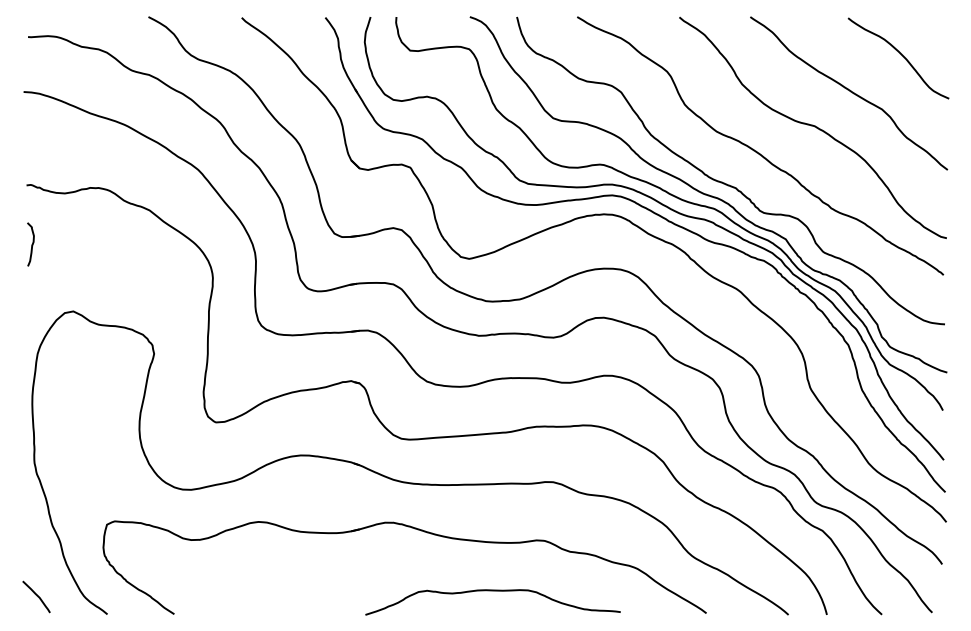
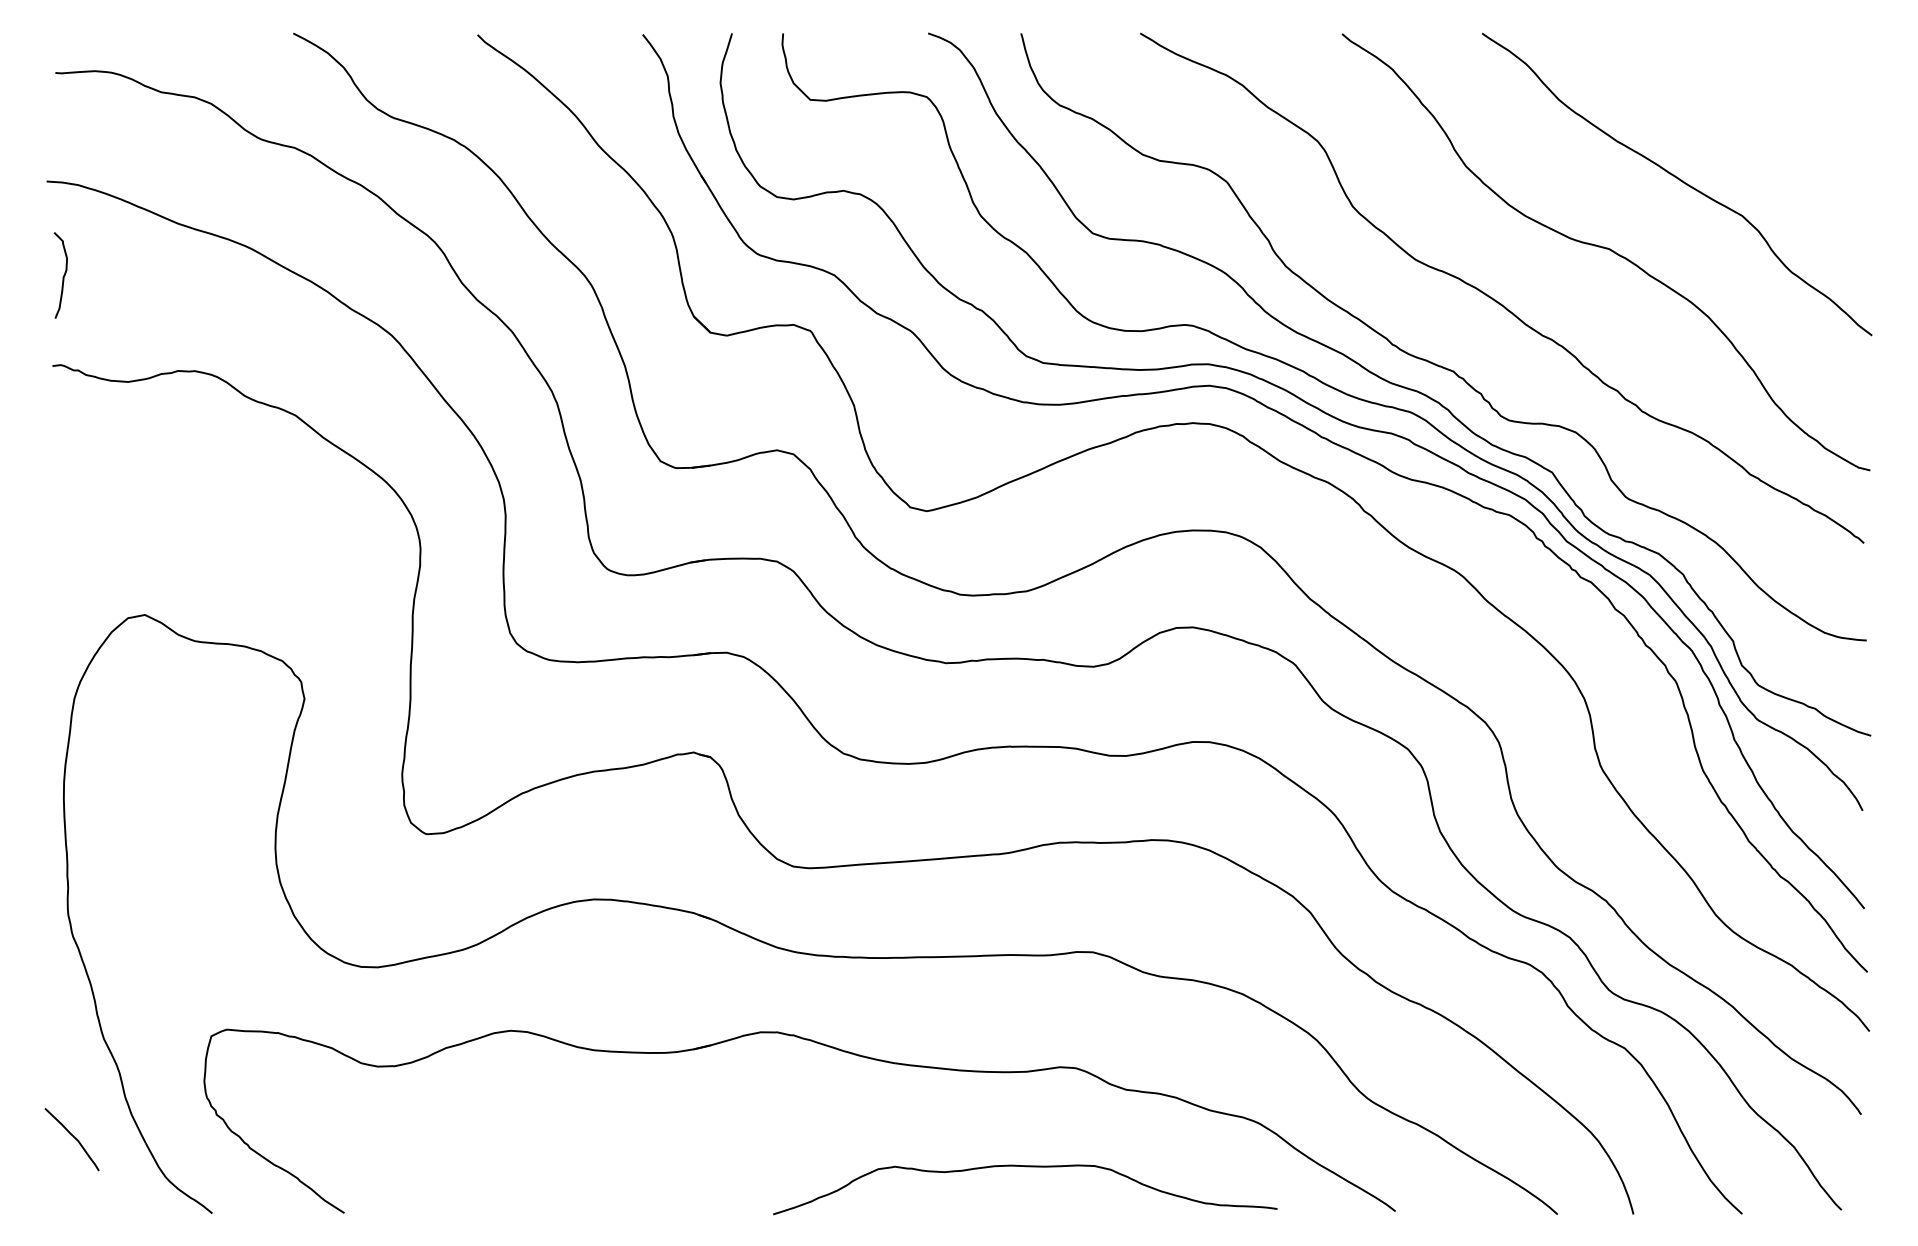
curve: (901, 55) -> (1780, 109), removed
curve: (31, 244) -> (62, 275), moved
curve: (492, 591) -> (1024, 1168), moved
curve: (36, 596) -> (72, 1138), moved

